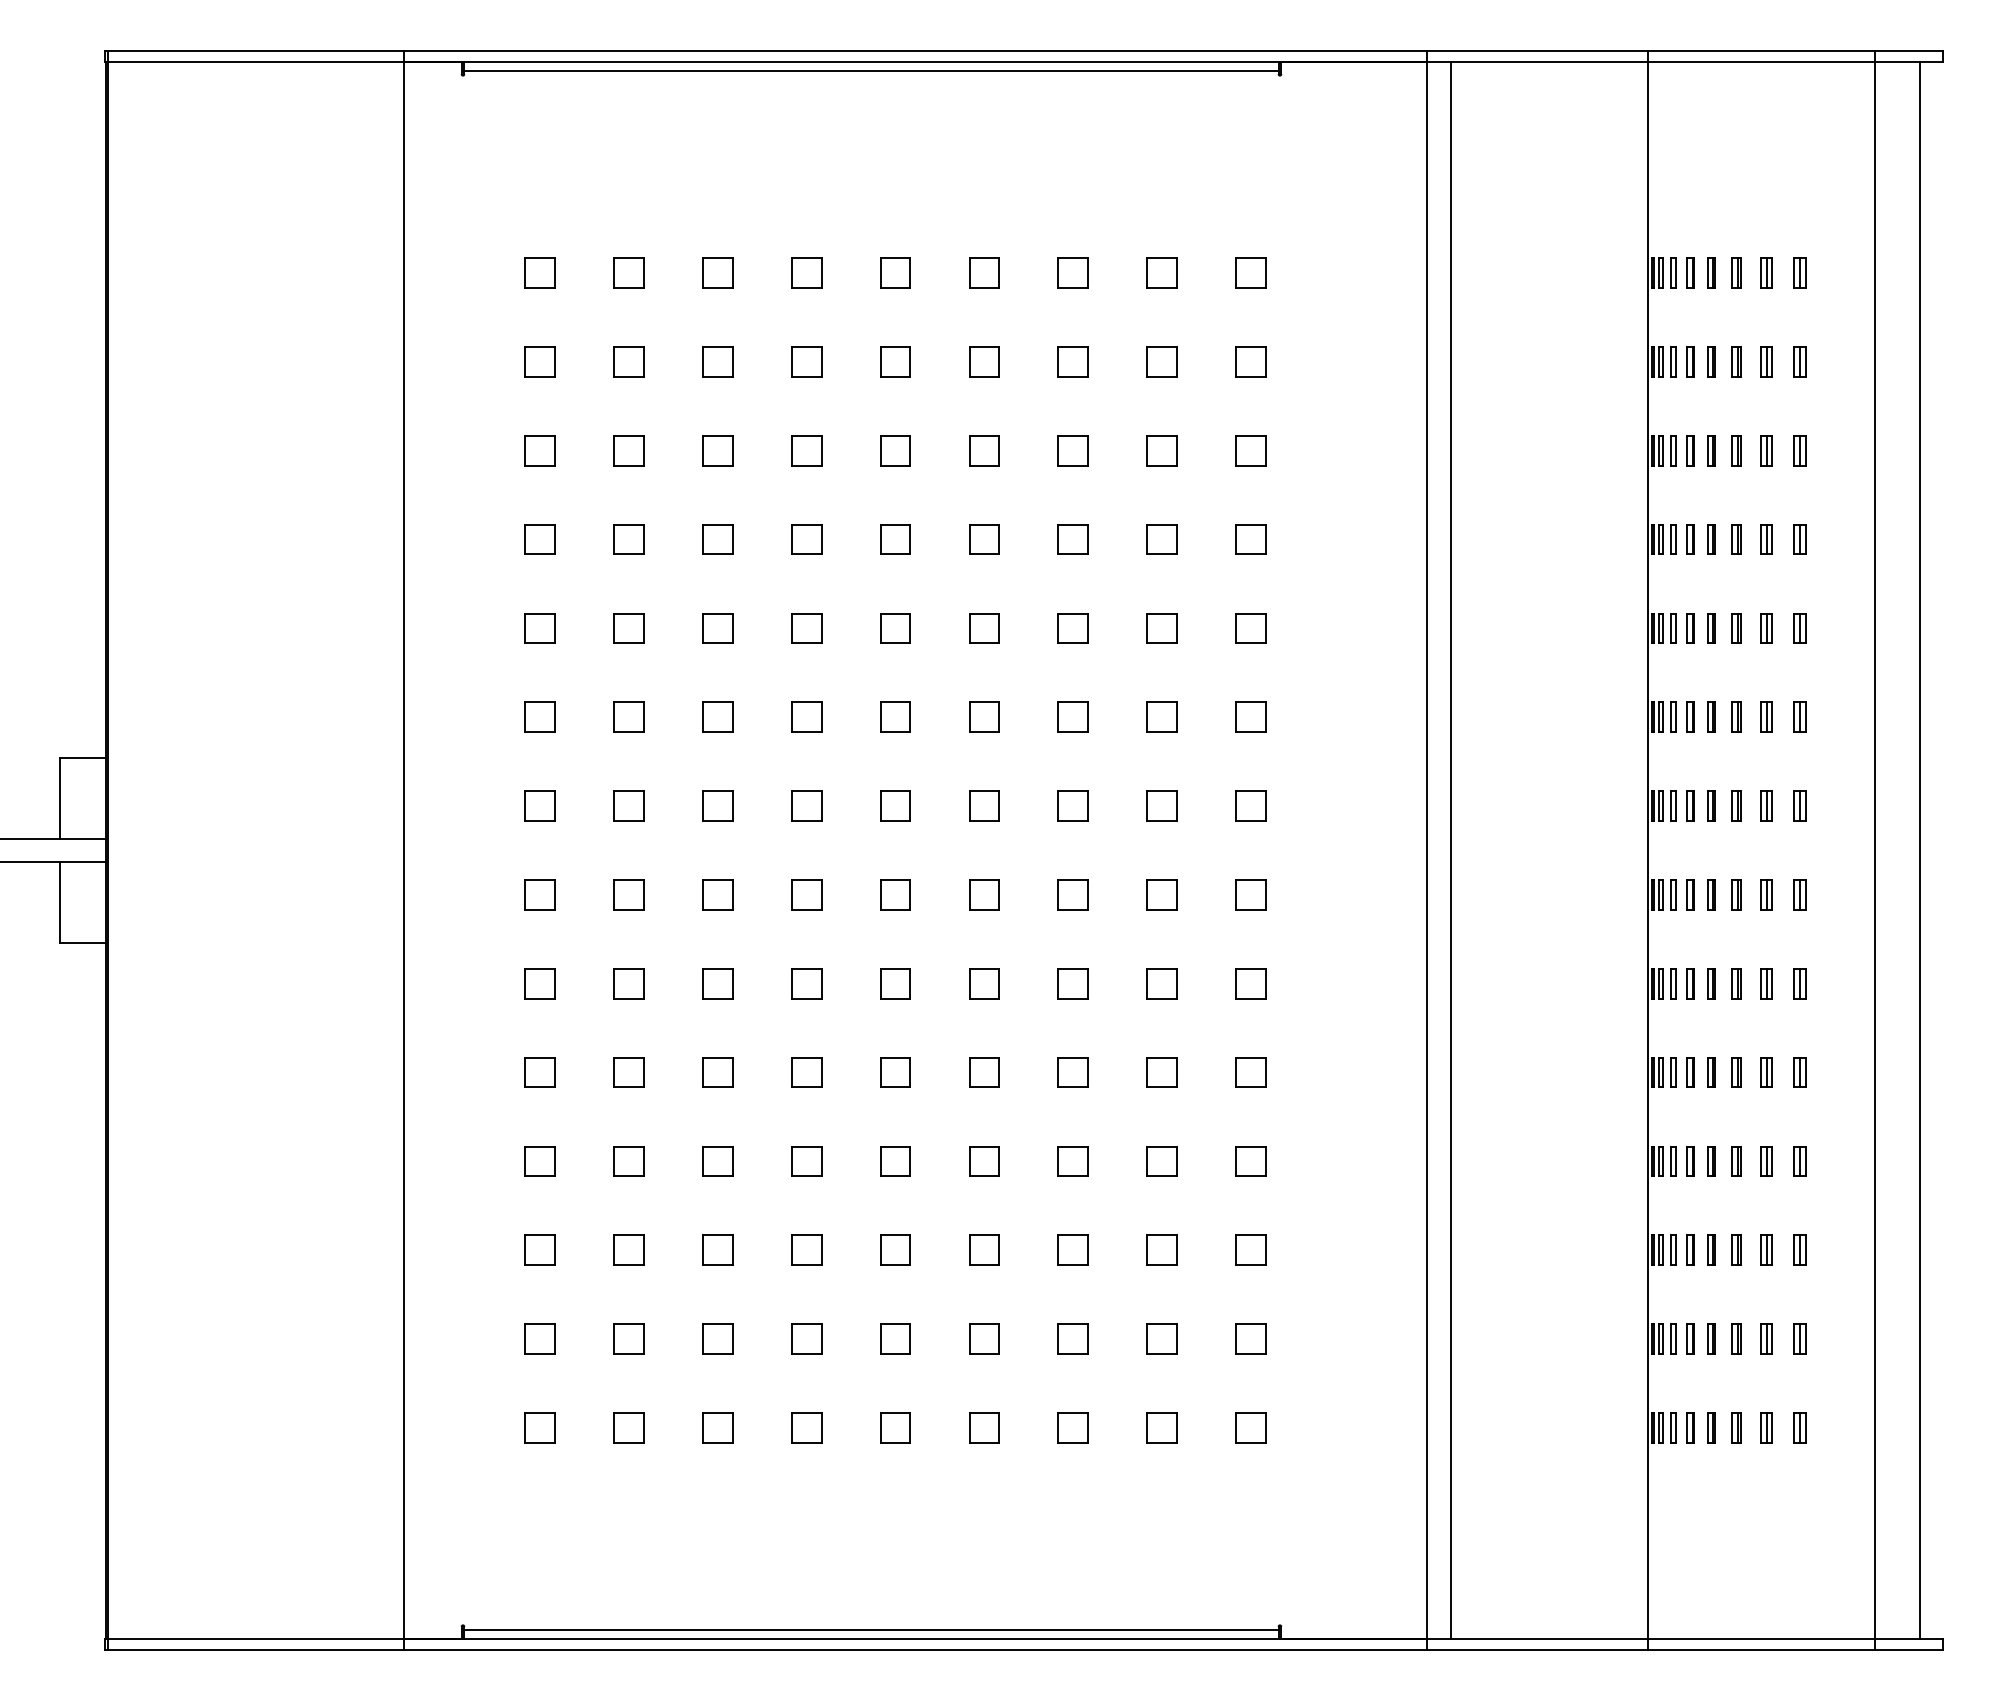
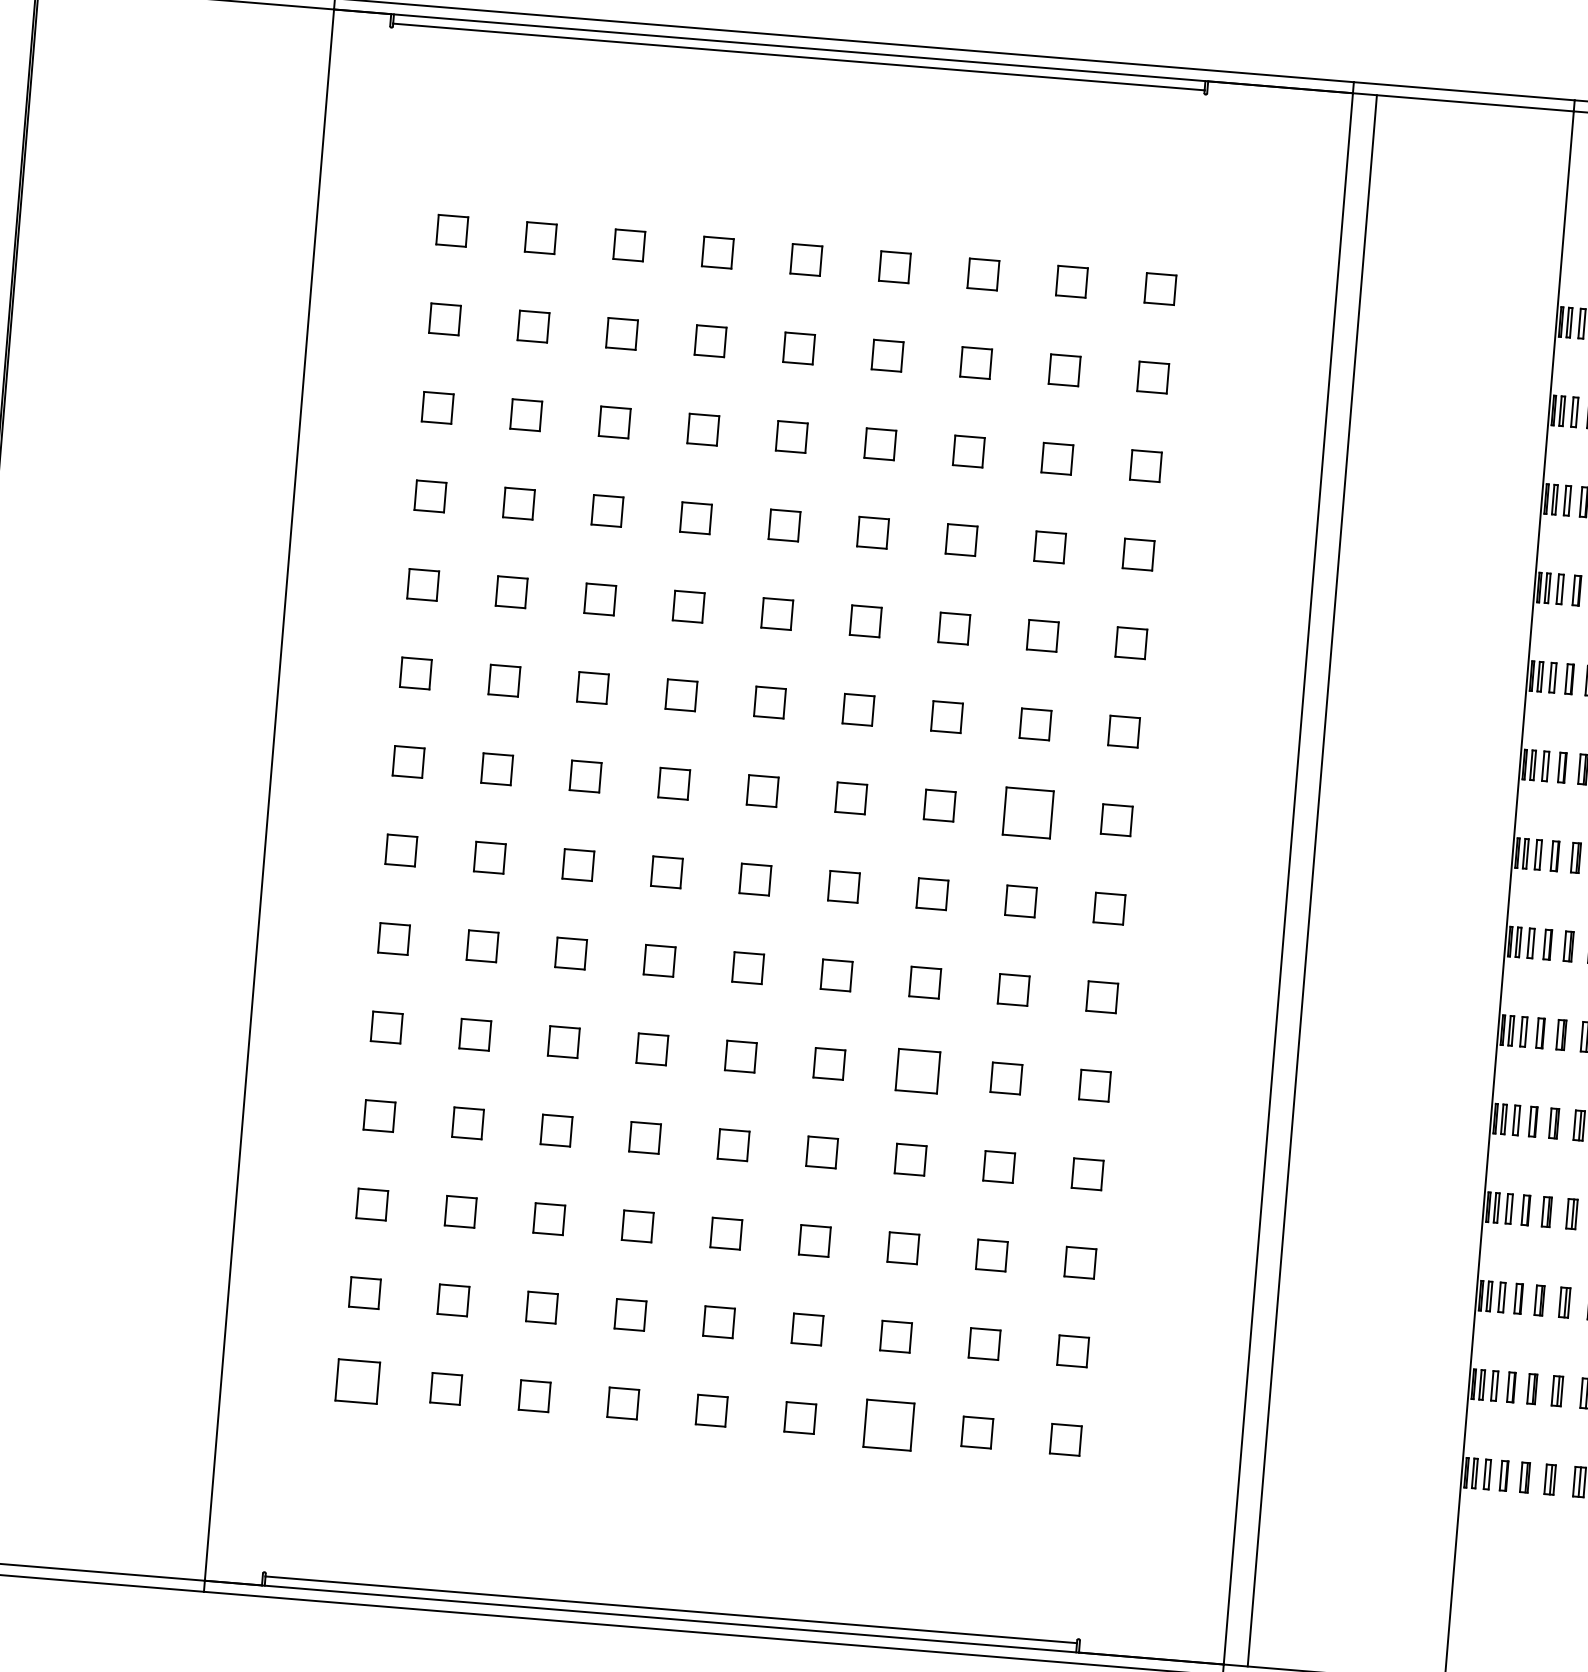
part: (1161, 805) -> (1027, 812), size x1.6
part: (1072, 1072) -> (917, 1071), size x1.4
part: (539, 1427) -> (356, 1381), size x1.4
part: (1072, 1427) -> (888, 1424), size x1.6

